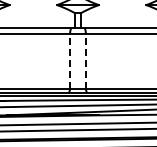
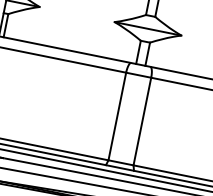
line: (70, 61) -> (118, 116), dashed -> solid
line: (85, 61) -> (141, 120), dashed -> solid

